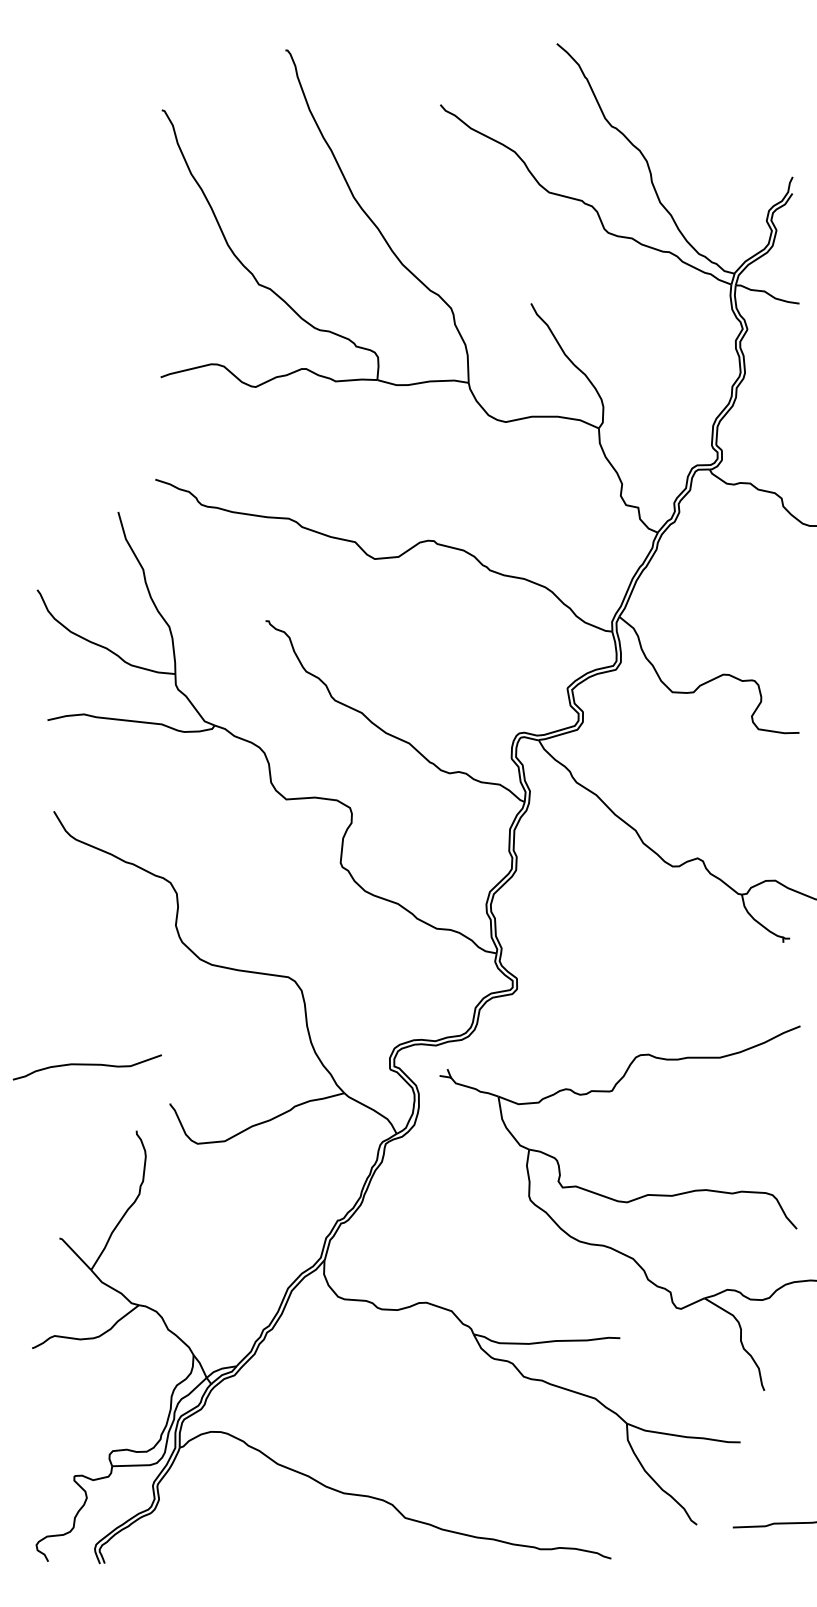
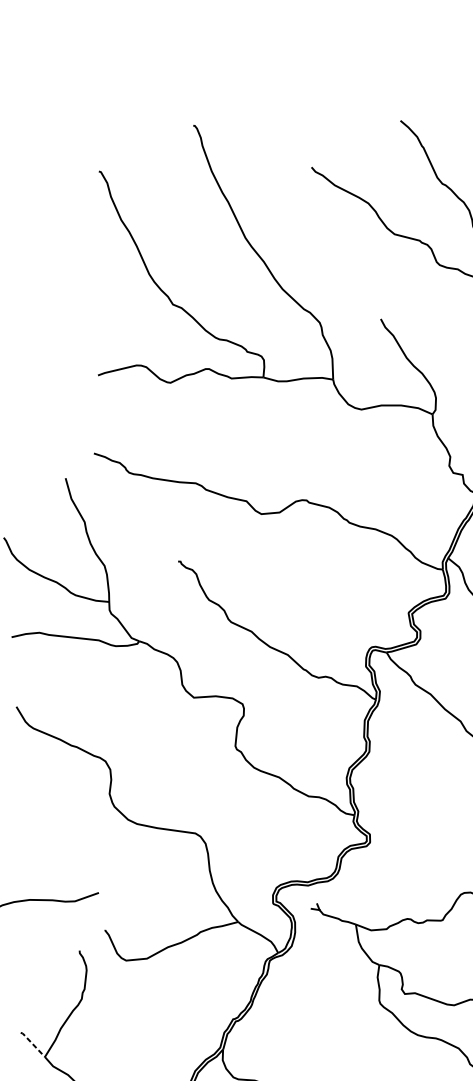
line: (75, 1253) -> (32, 1044), solid -> dashed

